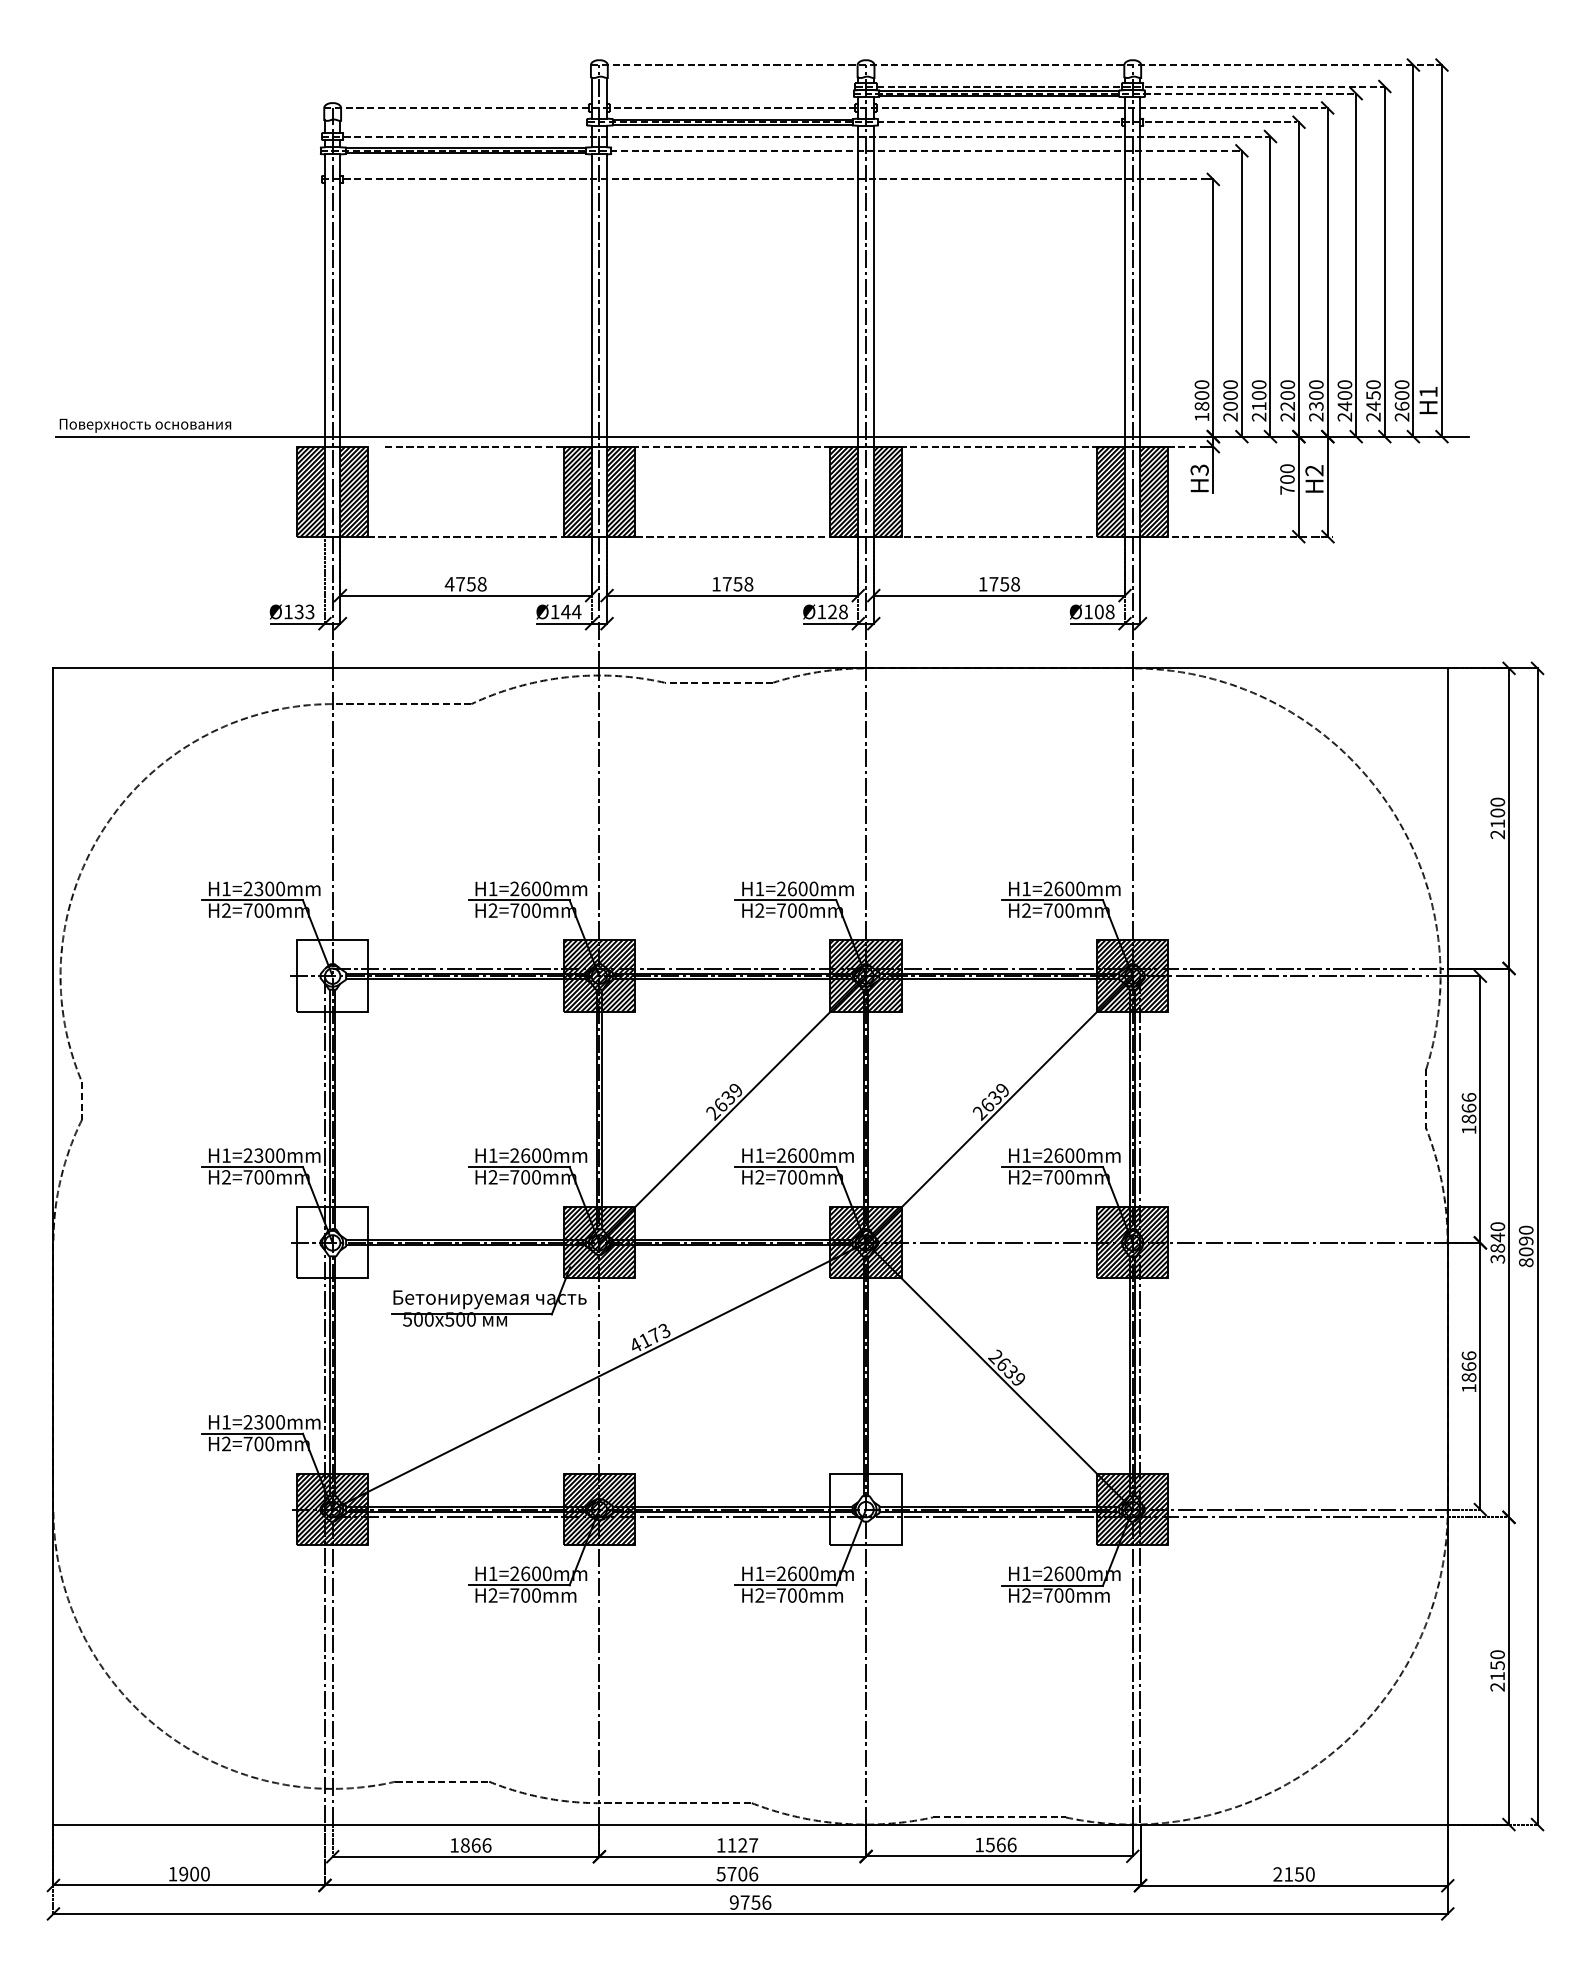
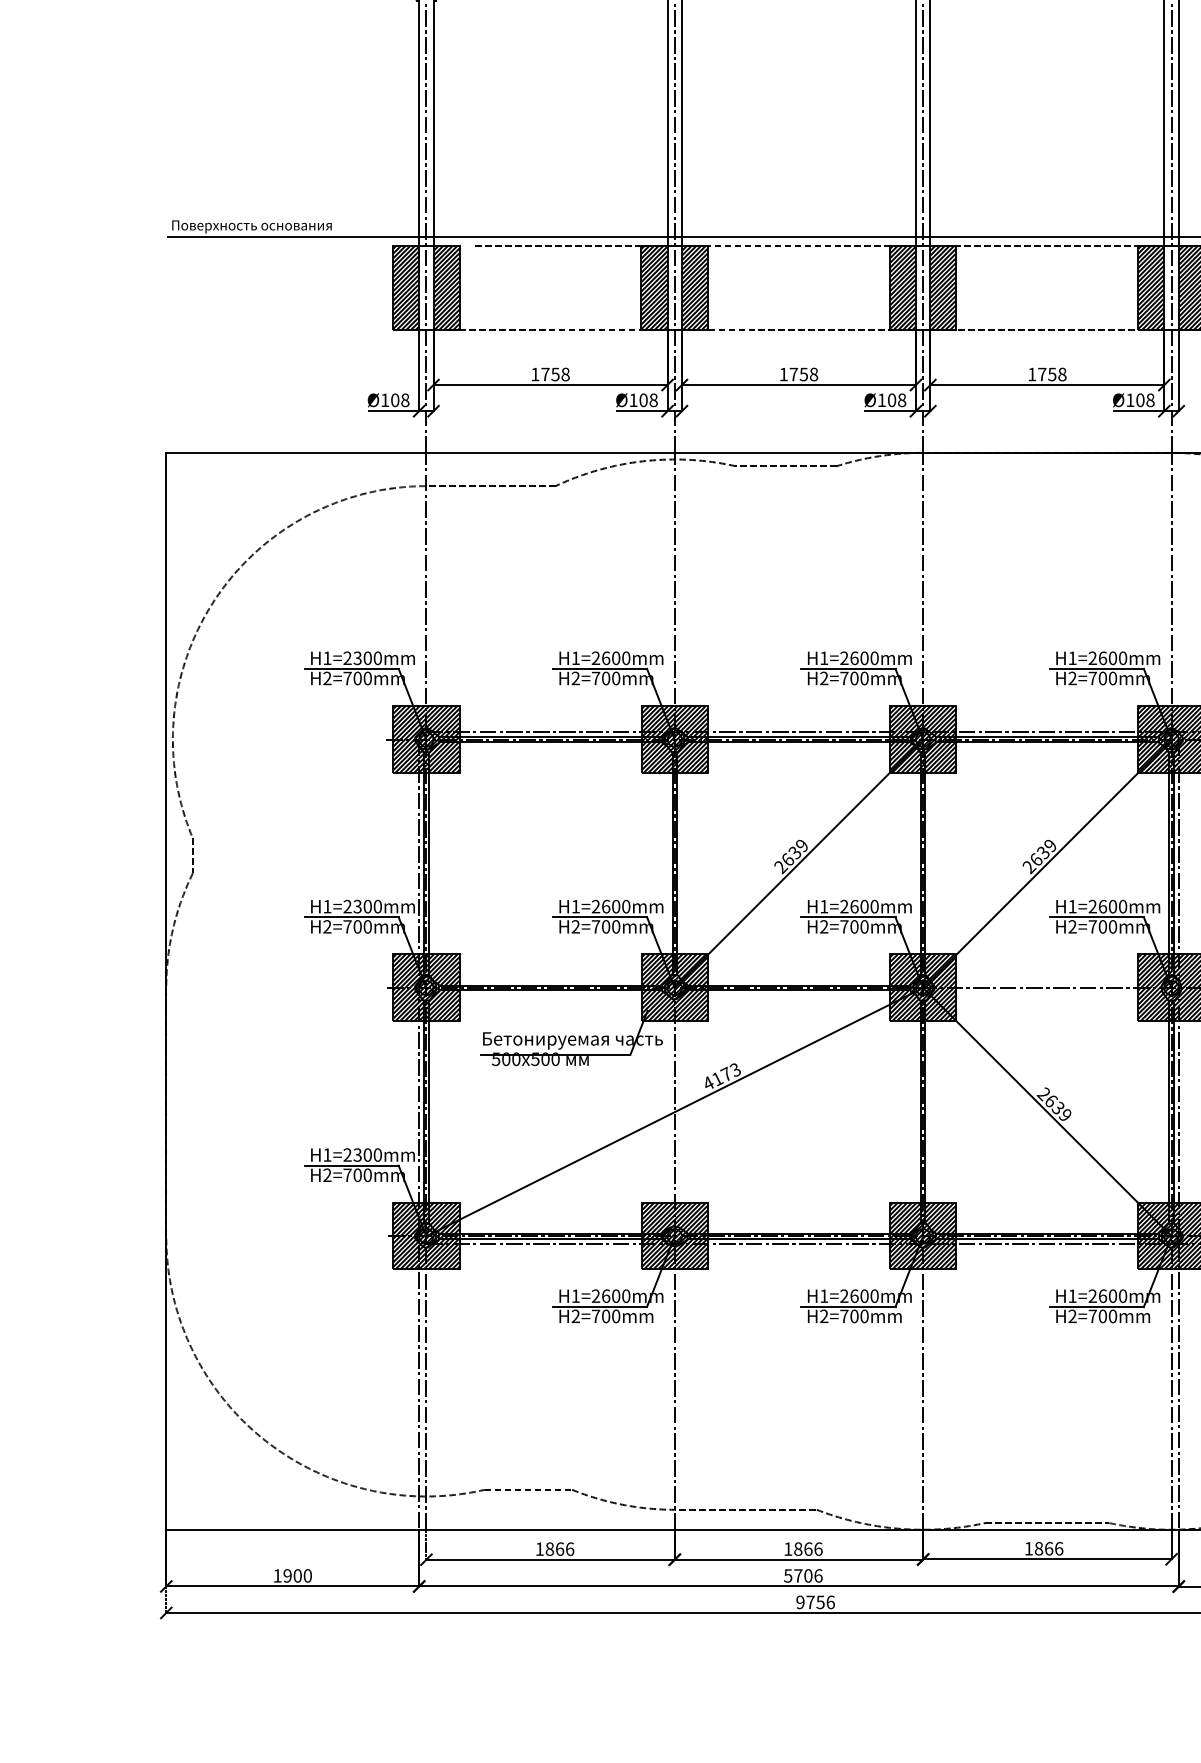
text: (449, 584) -> (535, 374), 4758 -> 1758
text: (304, 611) -> (400, 399), Ø133 -> Ø108
text: (571, 611) -> (648, 399), Ø144 -> Ø108
text: (832, 611) -> (891, 399), Ø128 -> Ø108
hatch: (332, 975) -> (426, 738), added
hatch: (332, 1242) -> (426, 987), added
hatch: (865, 1509) -> (922, 1236), added
text: (989, 1844) -> (1038, 1548), 1566 -> 1866
text: (742, 1845) -> (808, 1549), 1127 -> 1866

